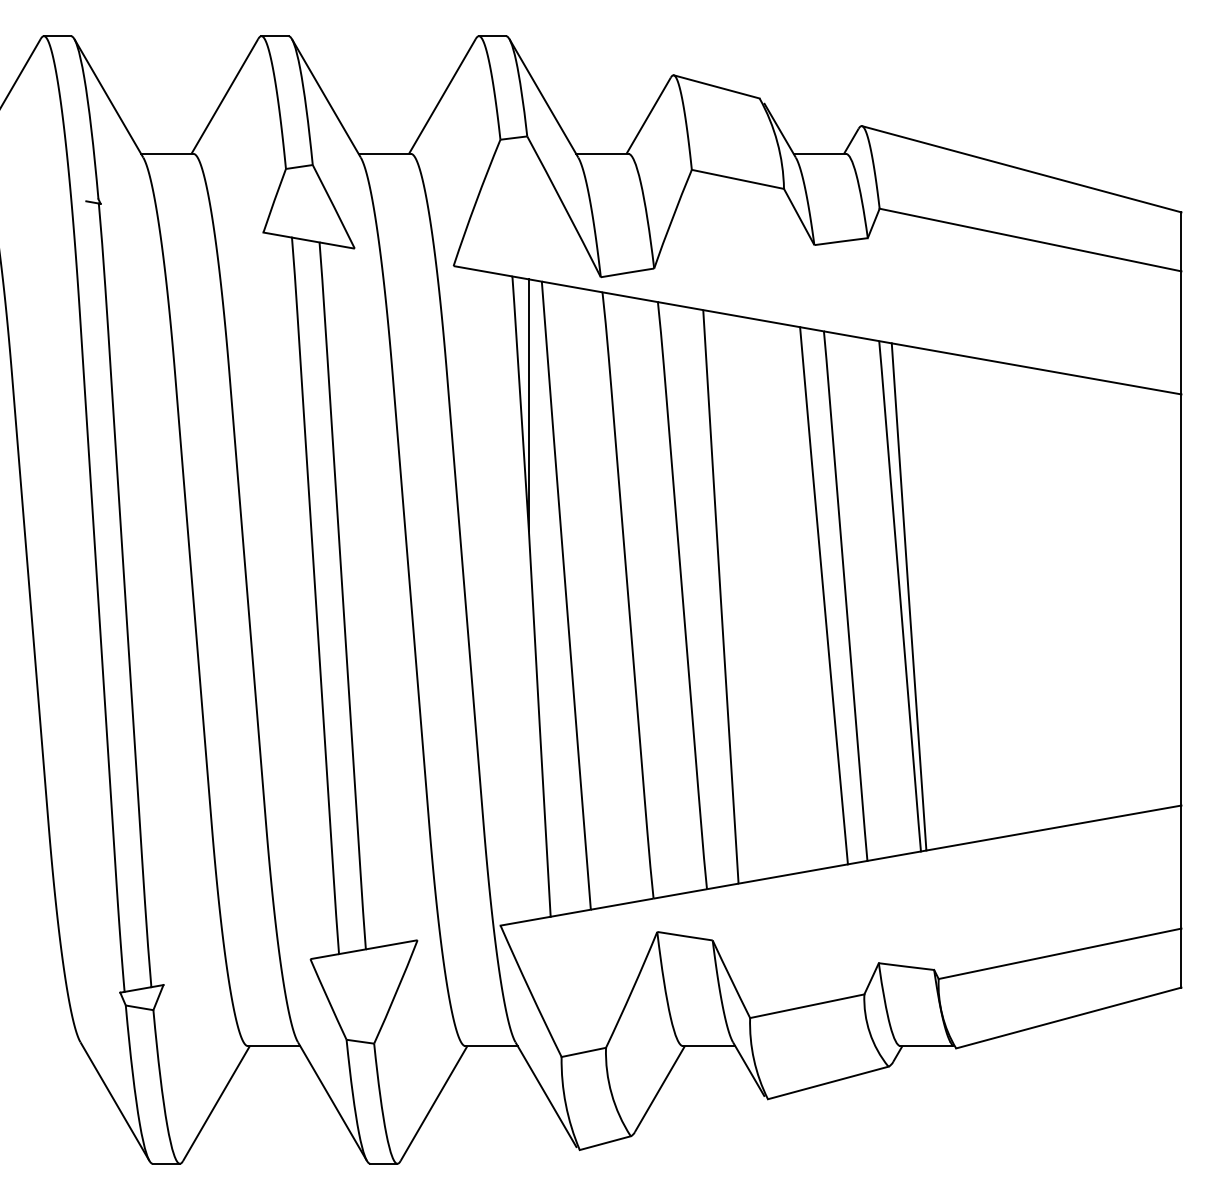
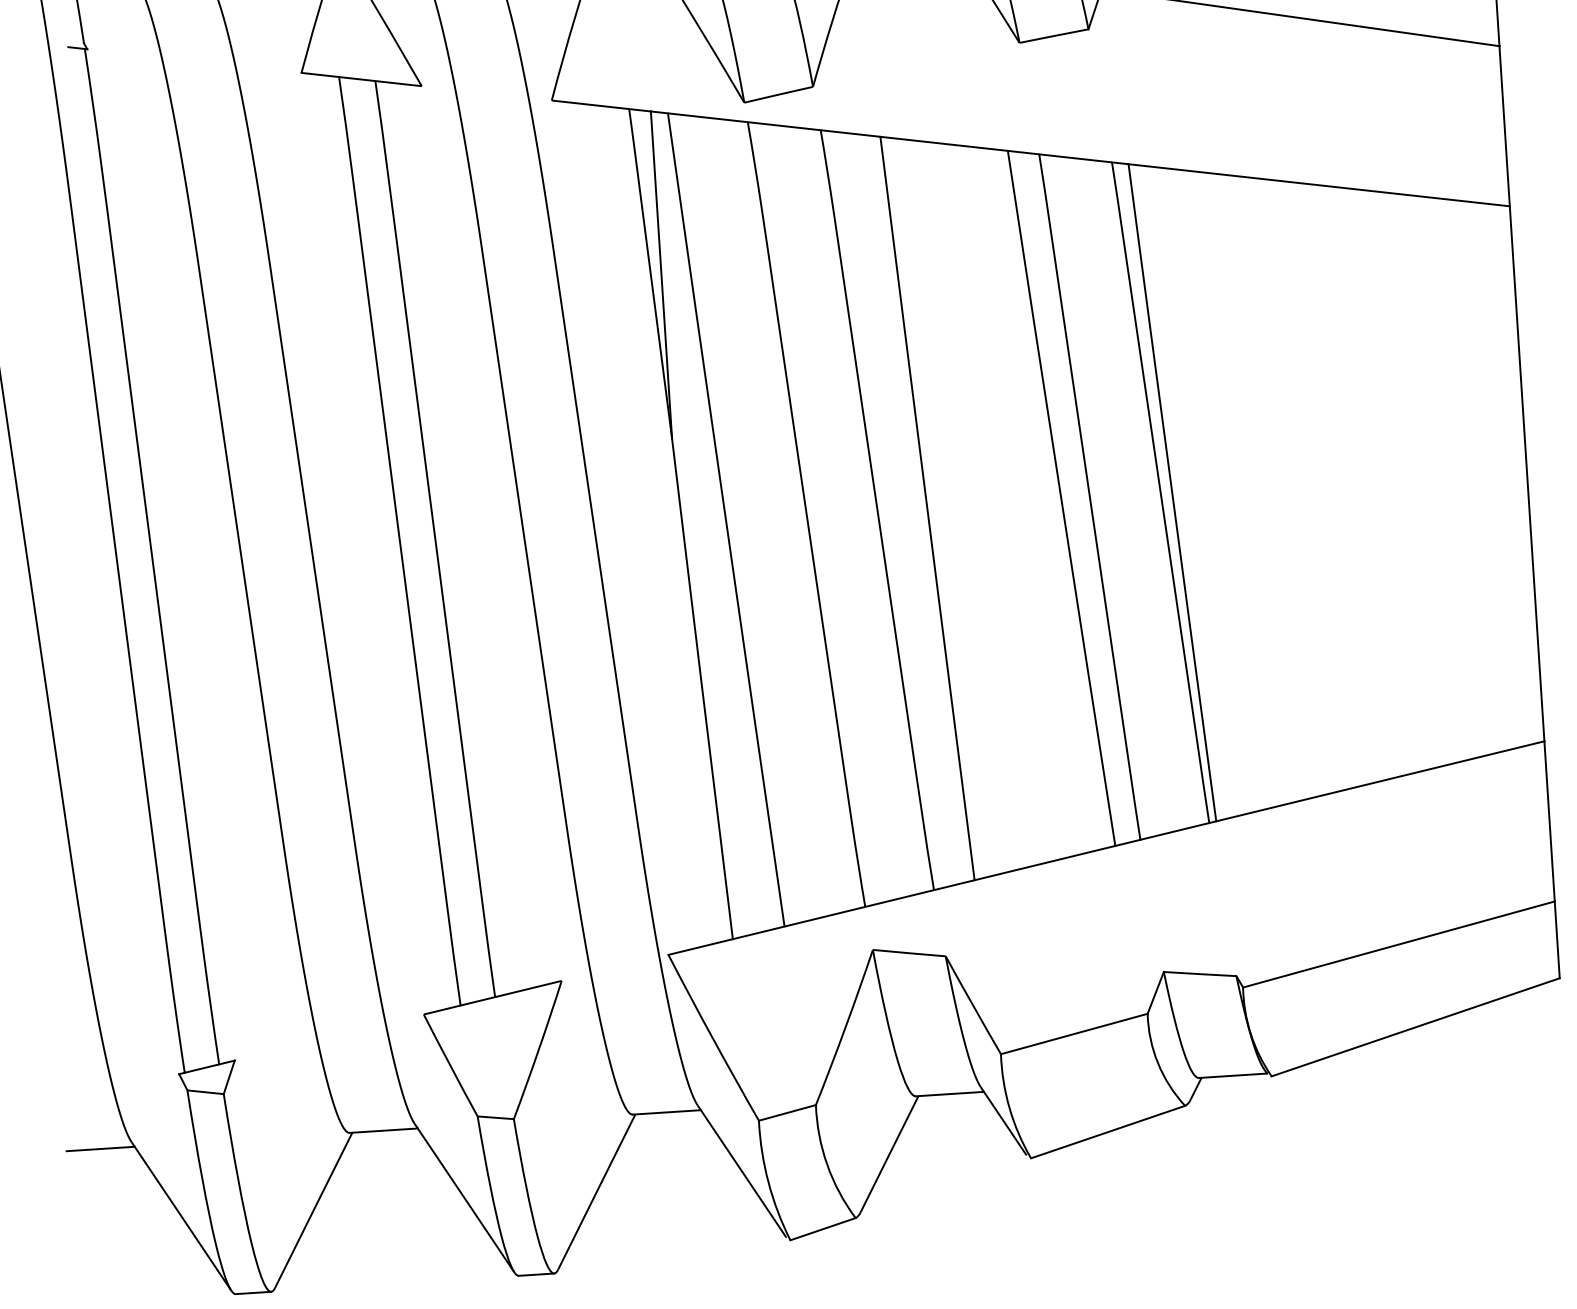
line: (56, 1046) -> (100, 1149), added

